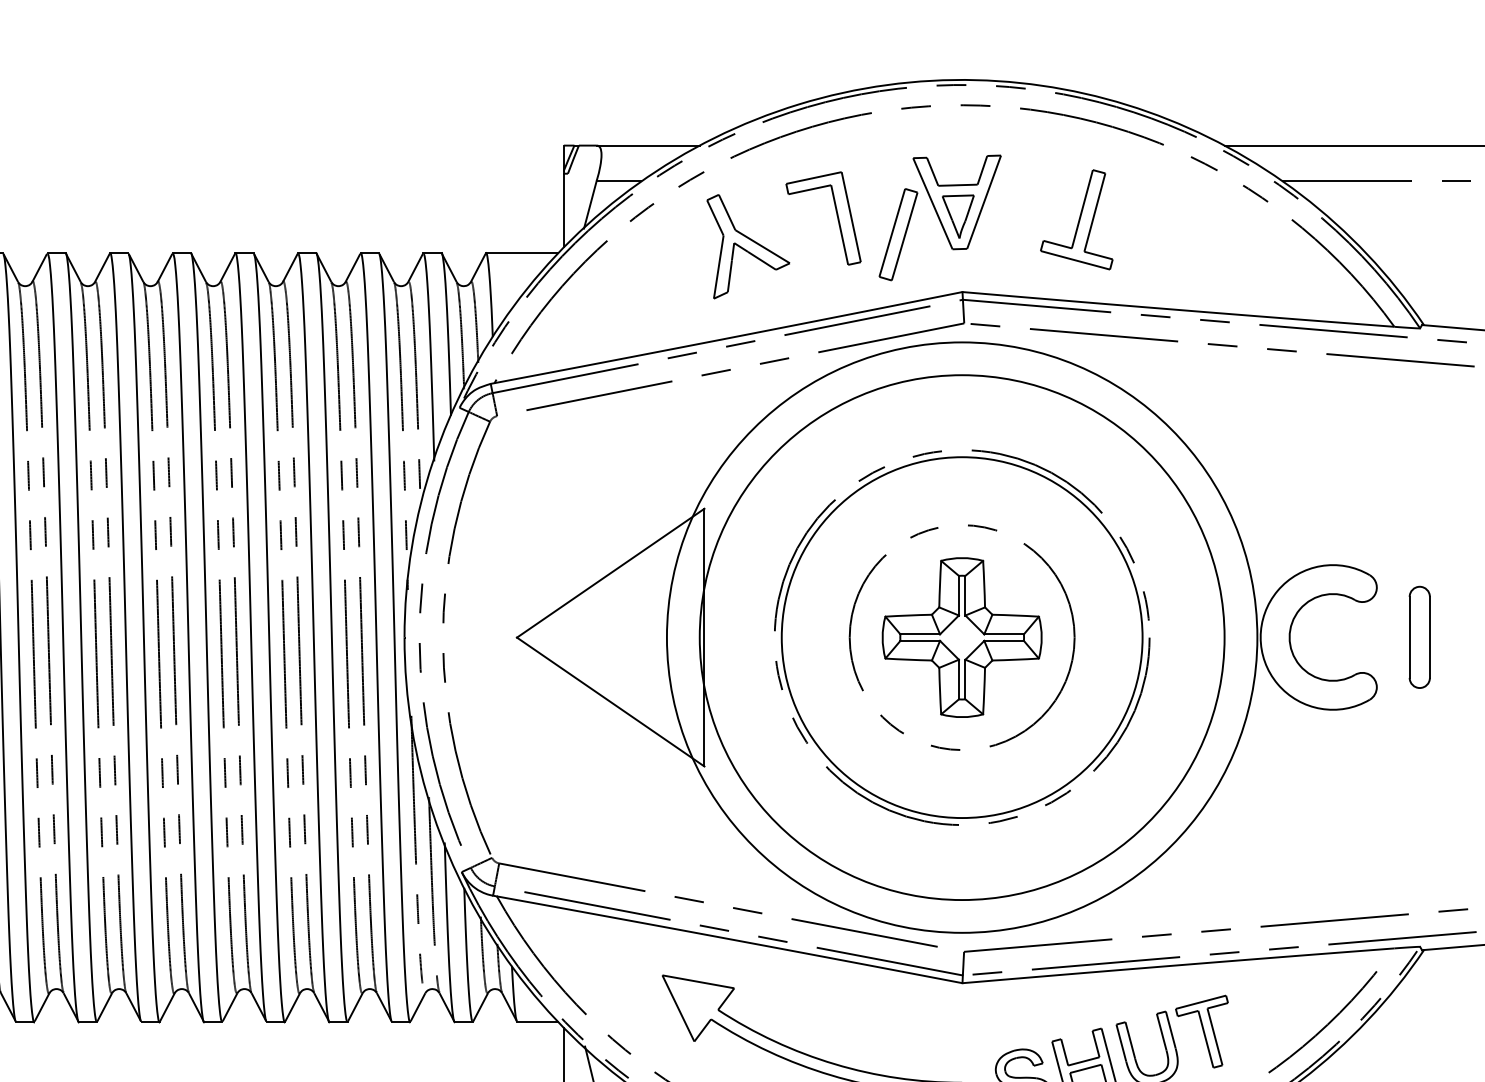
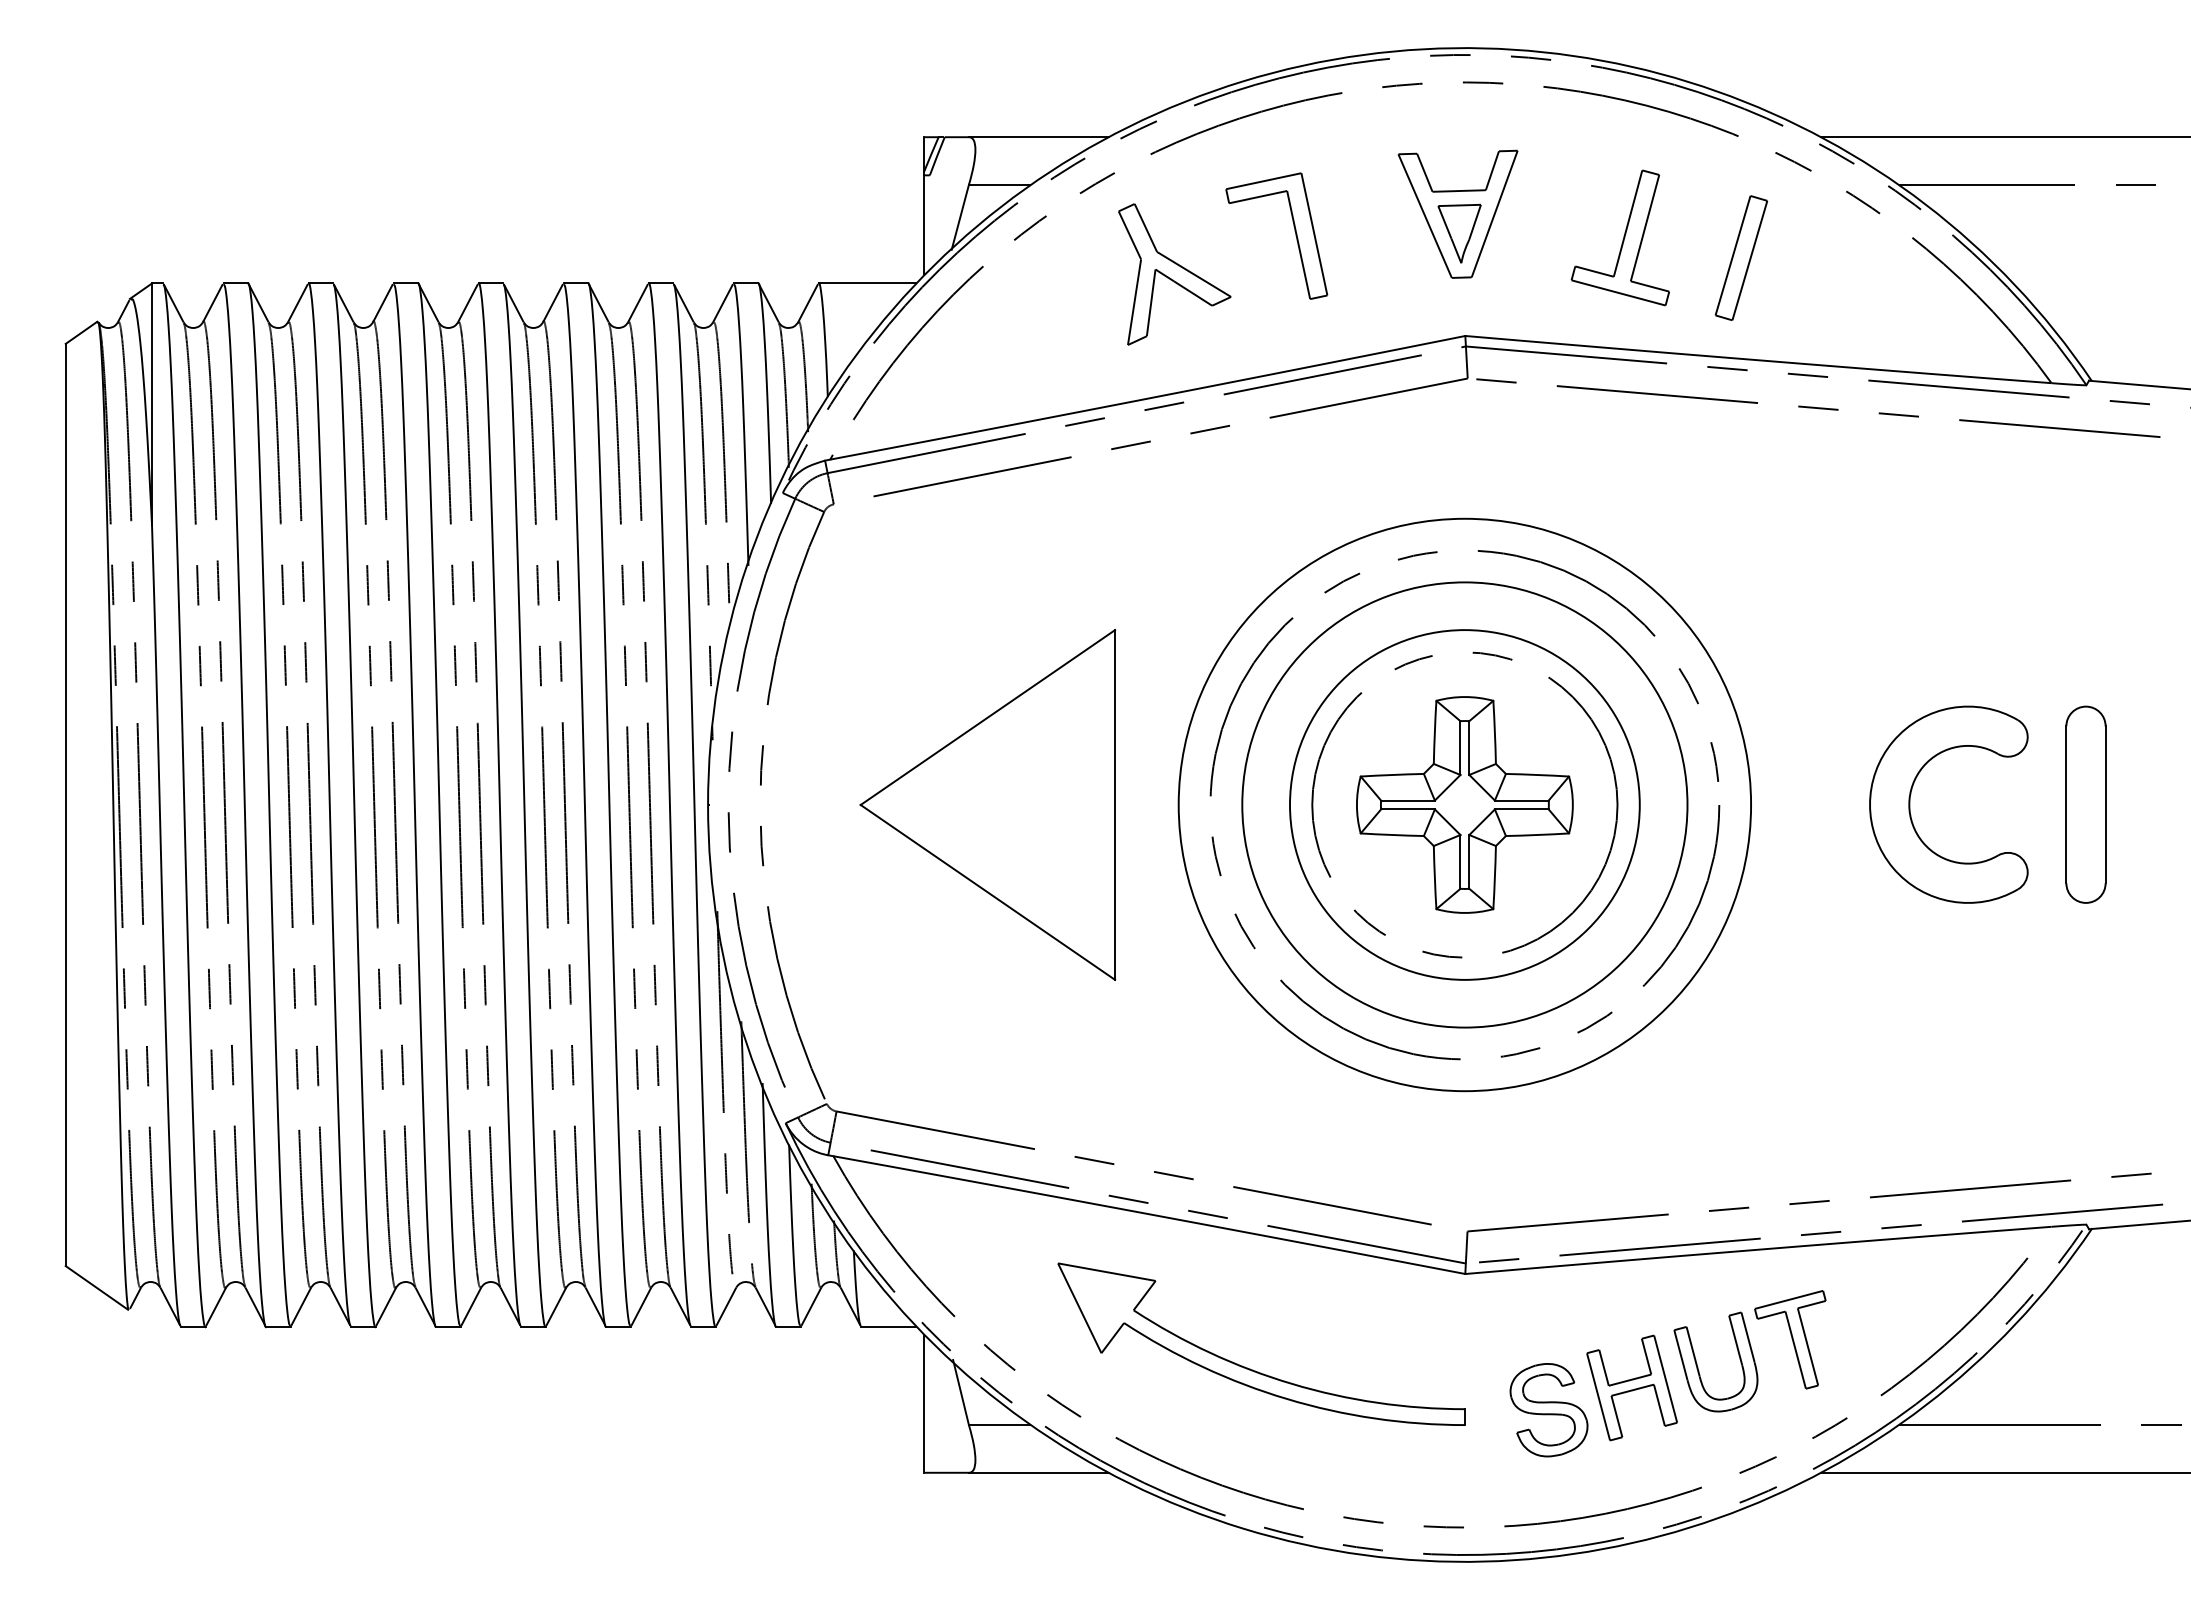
part: (898, 234) -> (1741, 257), moved
circle: (961, 637) -> (1464, 804), size x0.62
circle: (961, 637) -> (1464, 804), size x0.71
circle: (961, 637) -> (1464, 804), size x0.71
part: (1419, 637) -> (2085, 804), size x1.43

